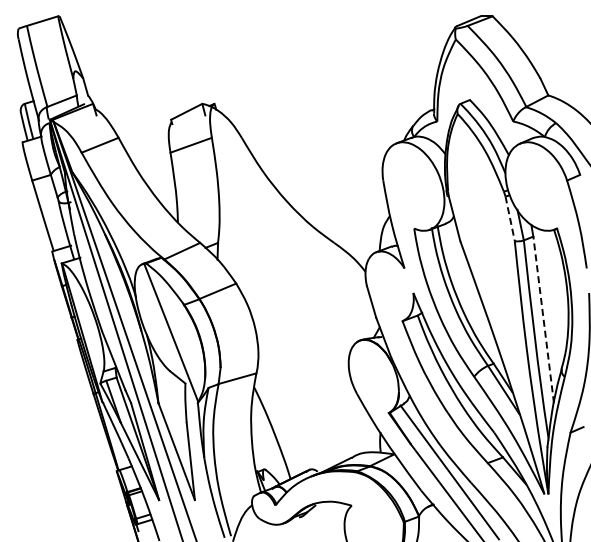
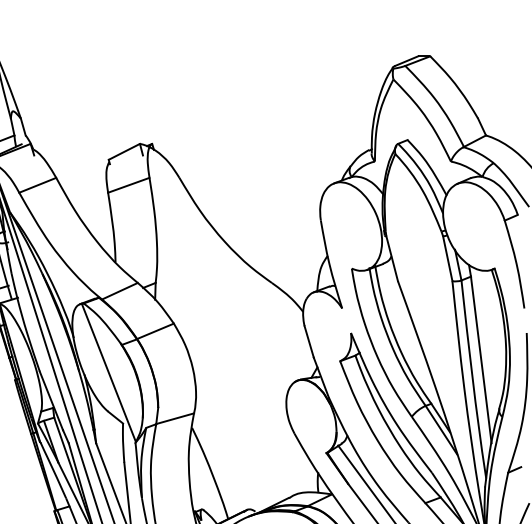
line: (510, 218) -> (448, 258), dashed -> solid
line: (543, 319) -> (481, 359), dashed -> solid

